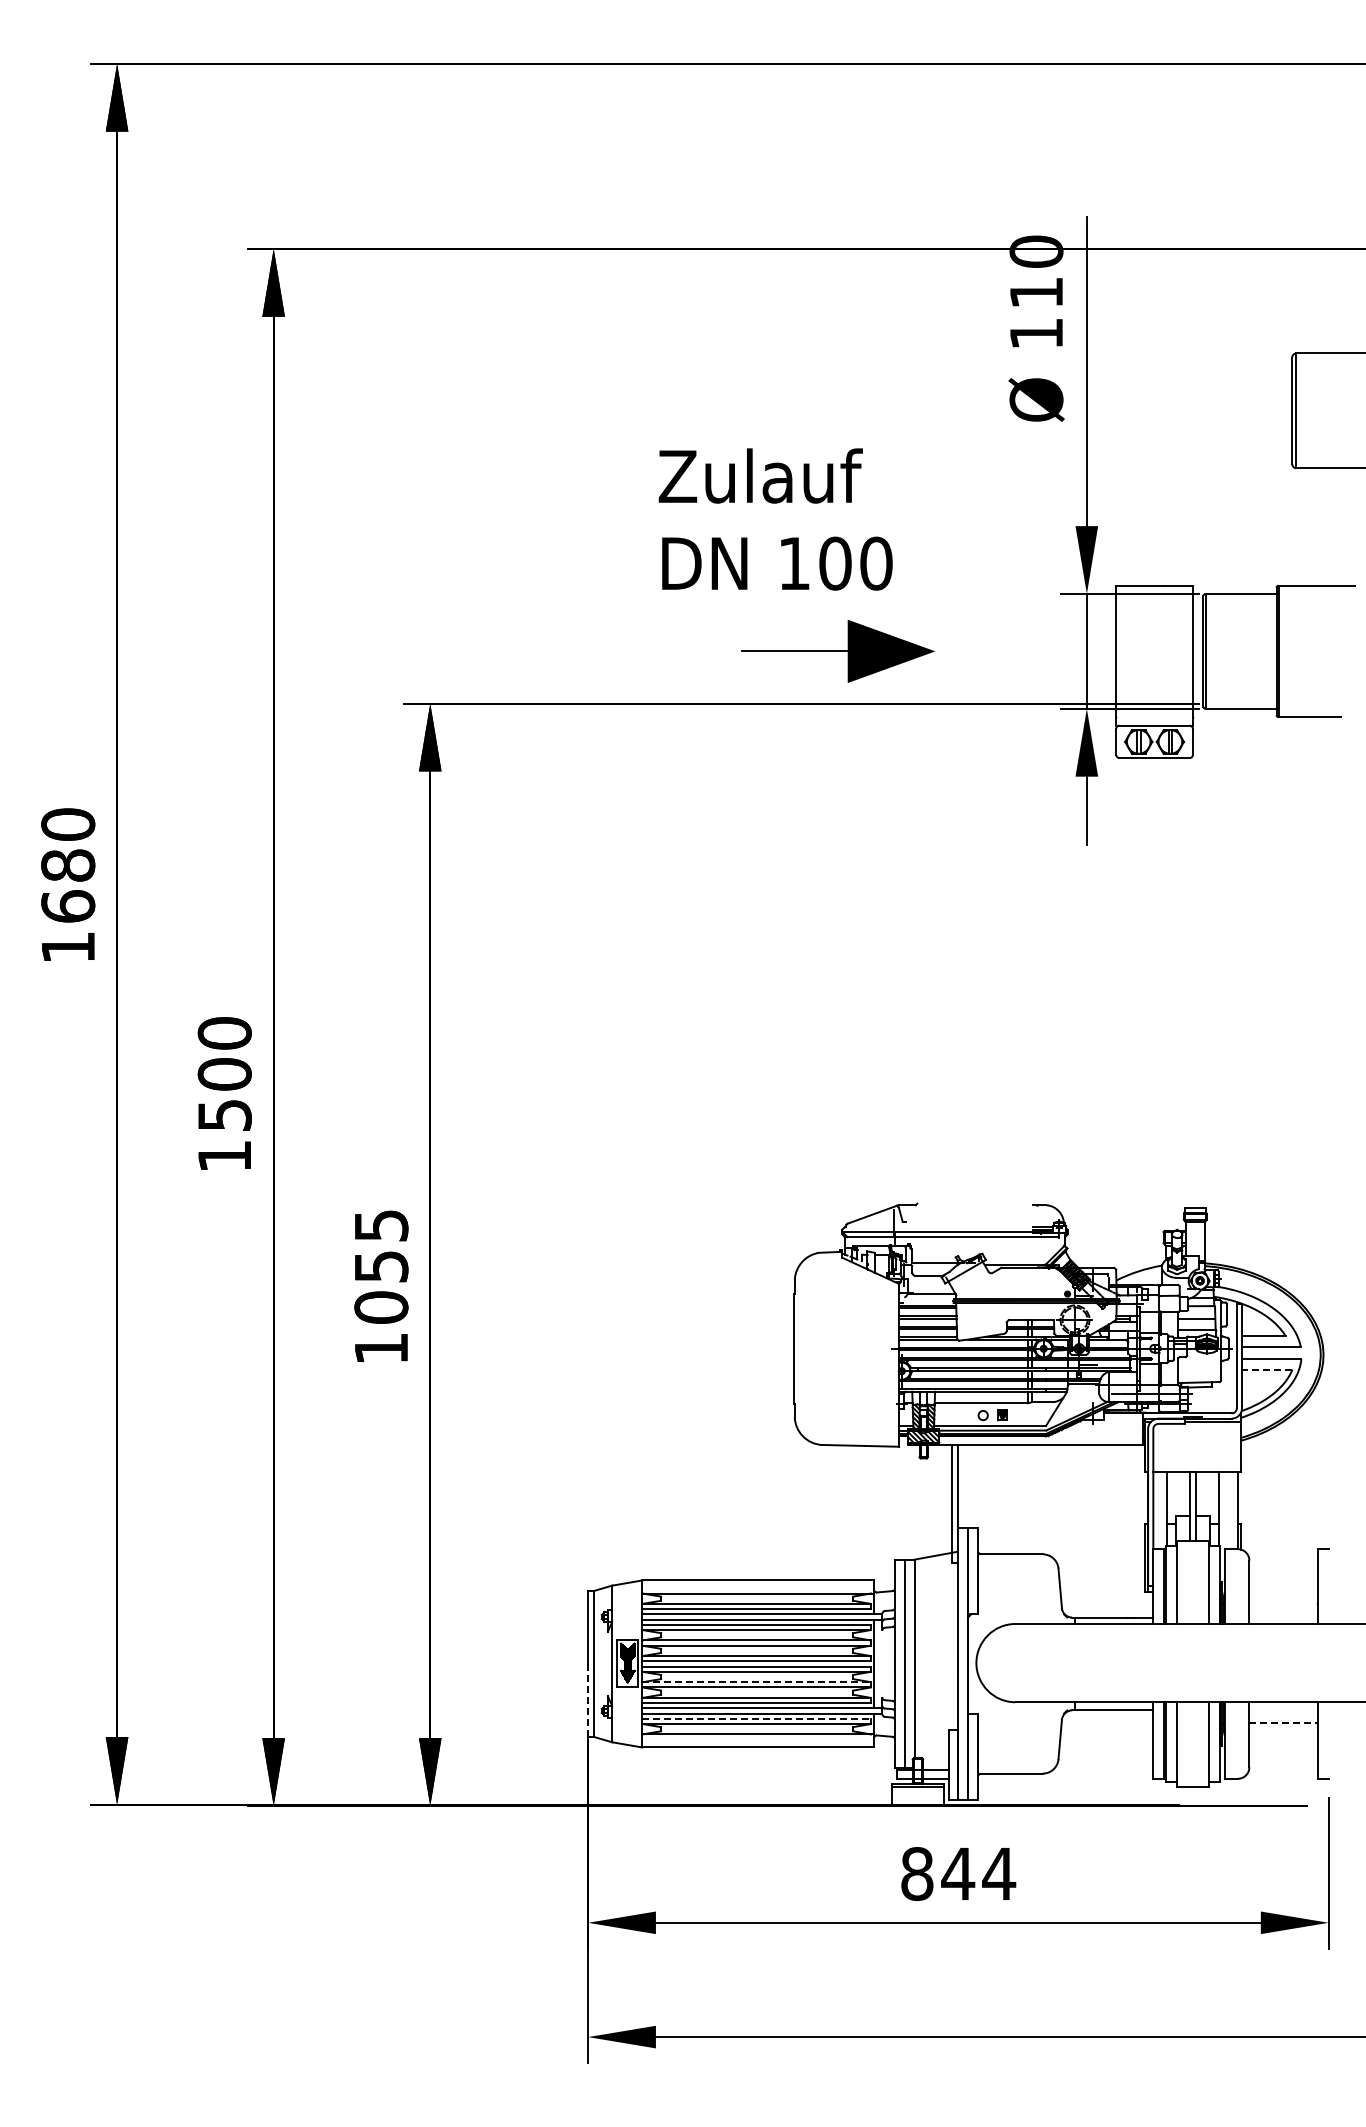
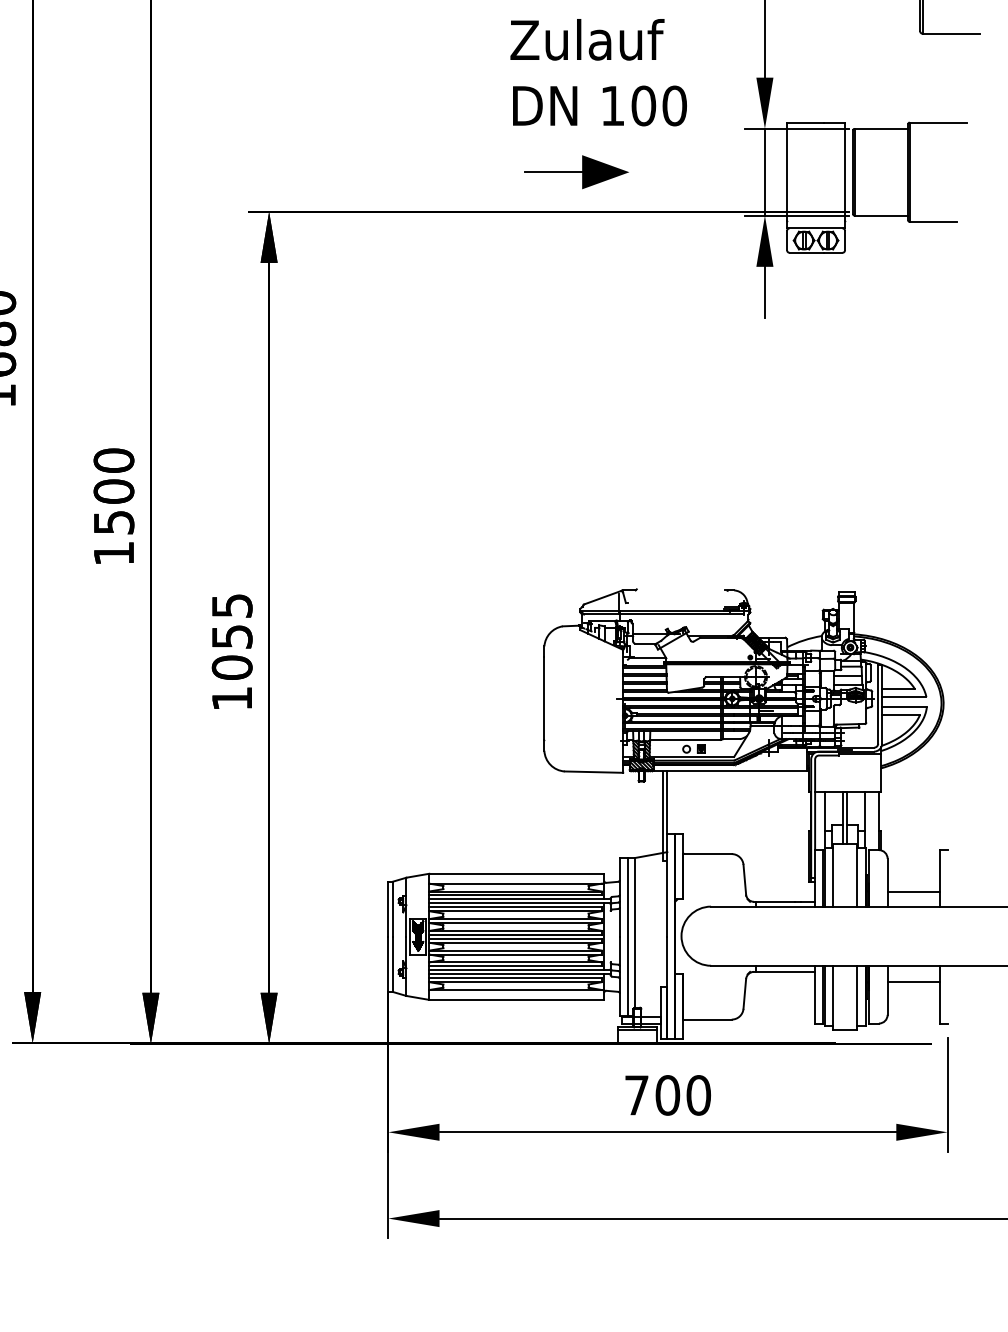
text: (775, 519) -> (598, 72), moved
part: (837, 651) -> (576, 172), size x0.71
line: (1266, 1369) -> (900, 714), dashed -> solid
line: (1283, 1604) -> (913, 891), added
line: (757, 1682) -> (516, 950), dashed -> solid
line: (588, 1700) -> (388, 964), dashed -> solid
line: (757, 1718) -> (516, 978), dashed -> solid
line: (1284, 1723) -> (914, 981), dashed -> solid
text: (958, 1873) -> (668, 1095), 844 -> 700

